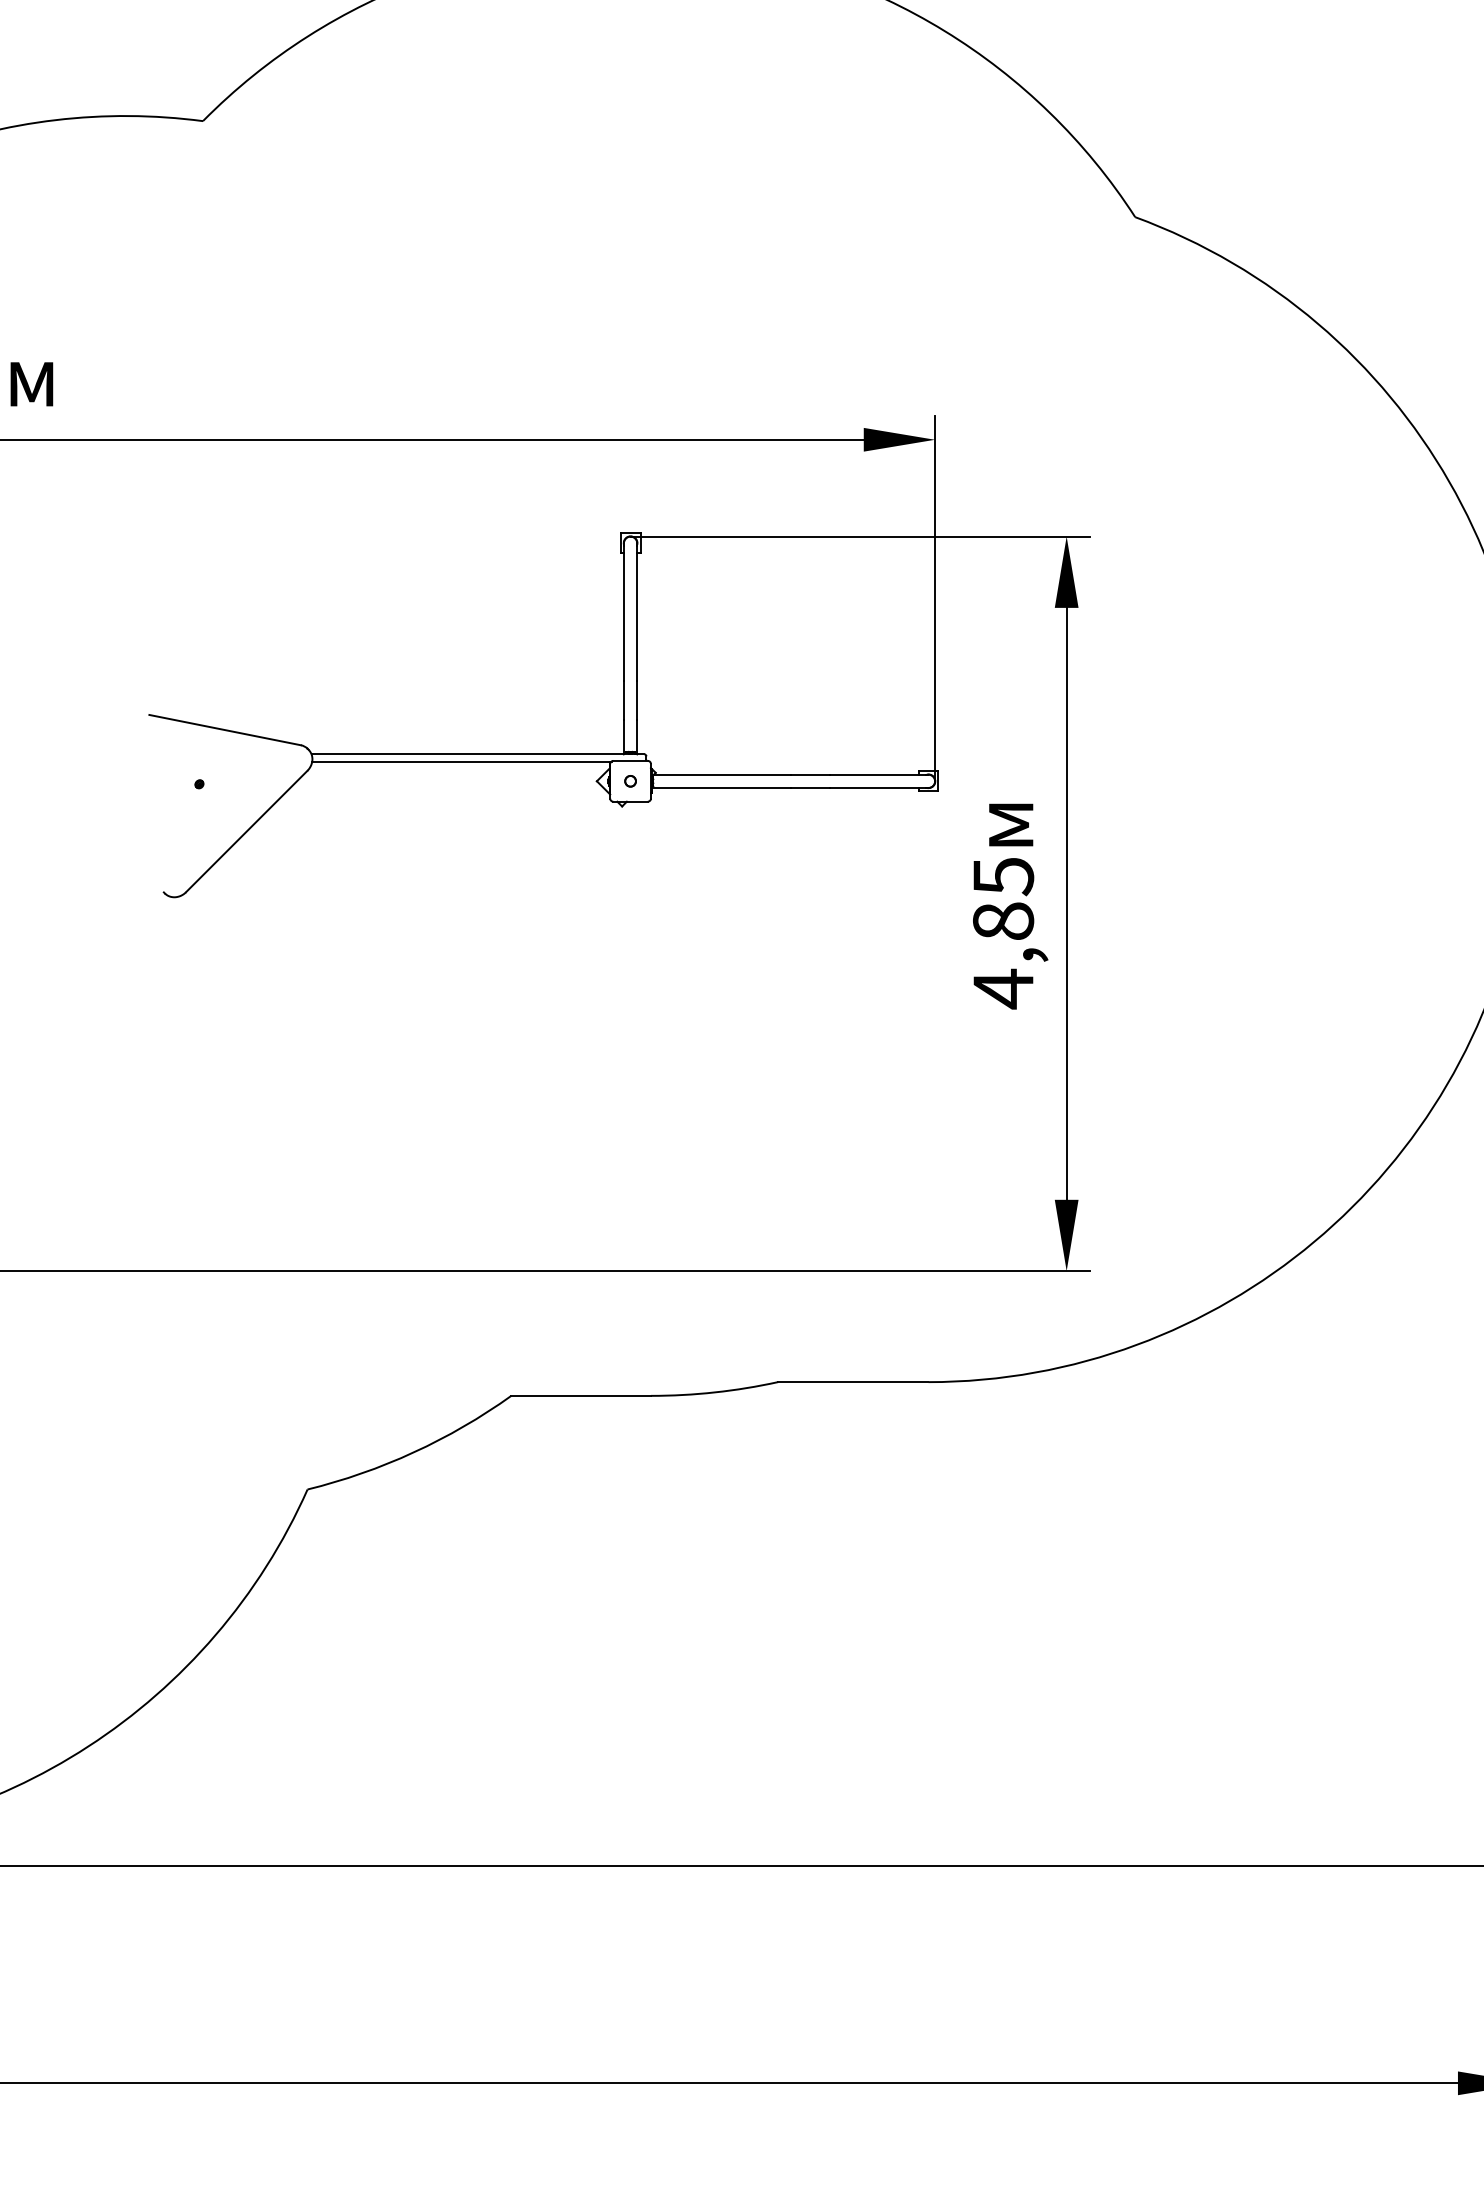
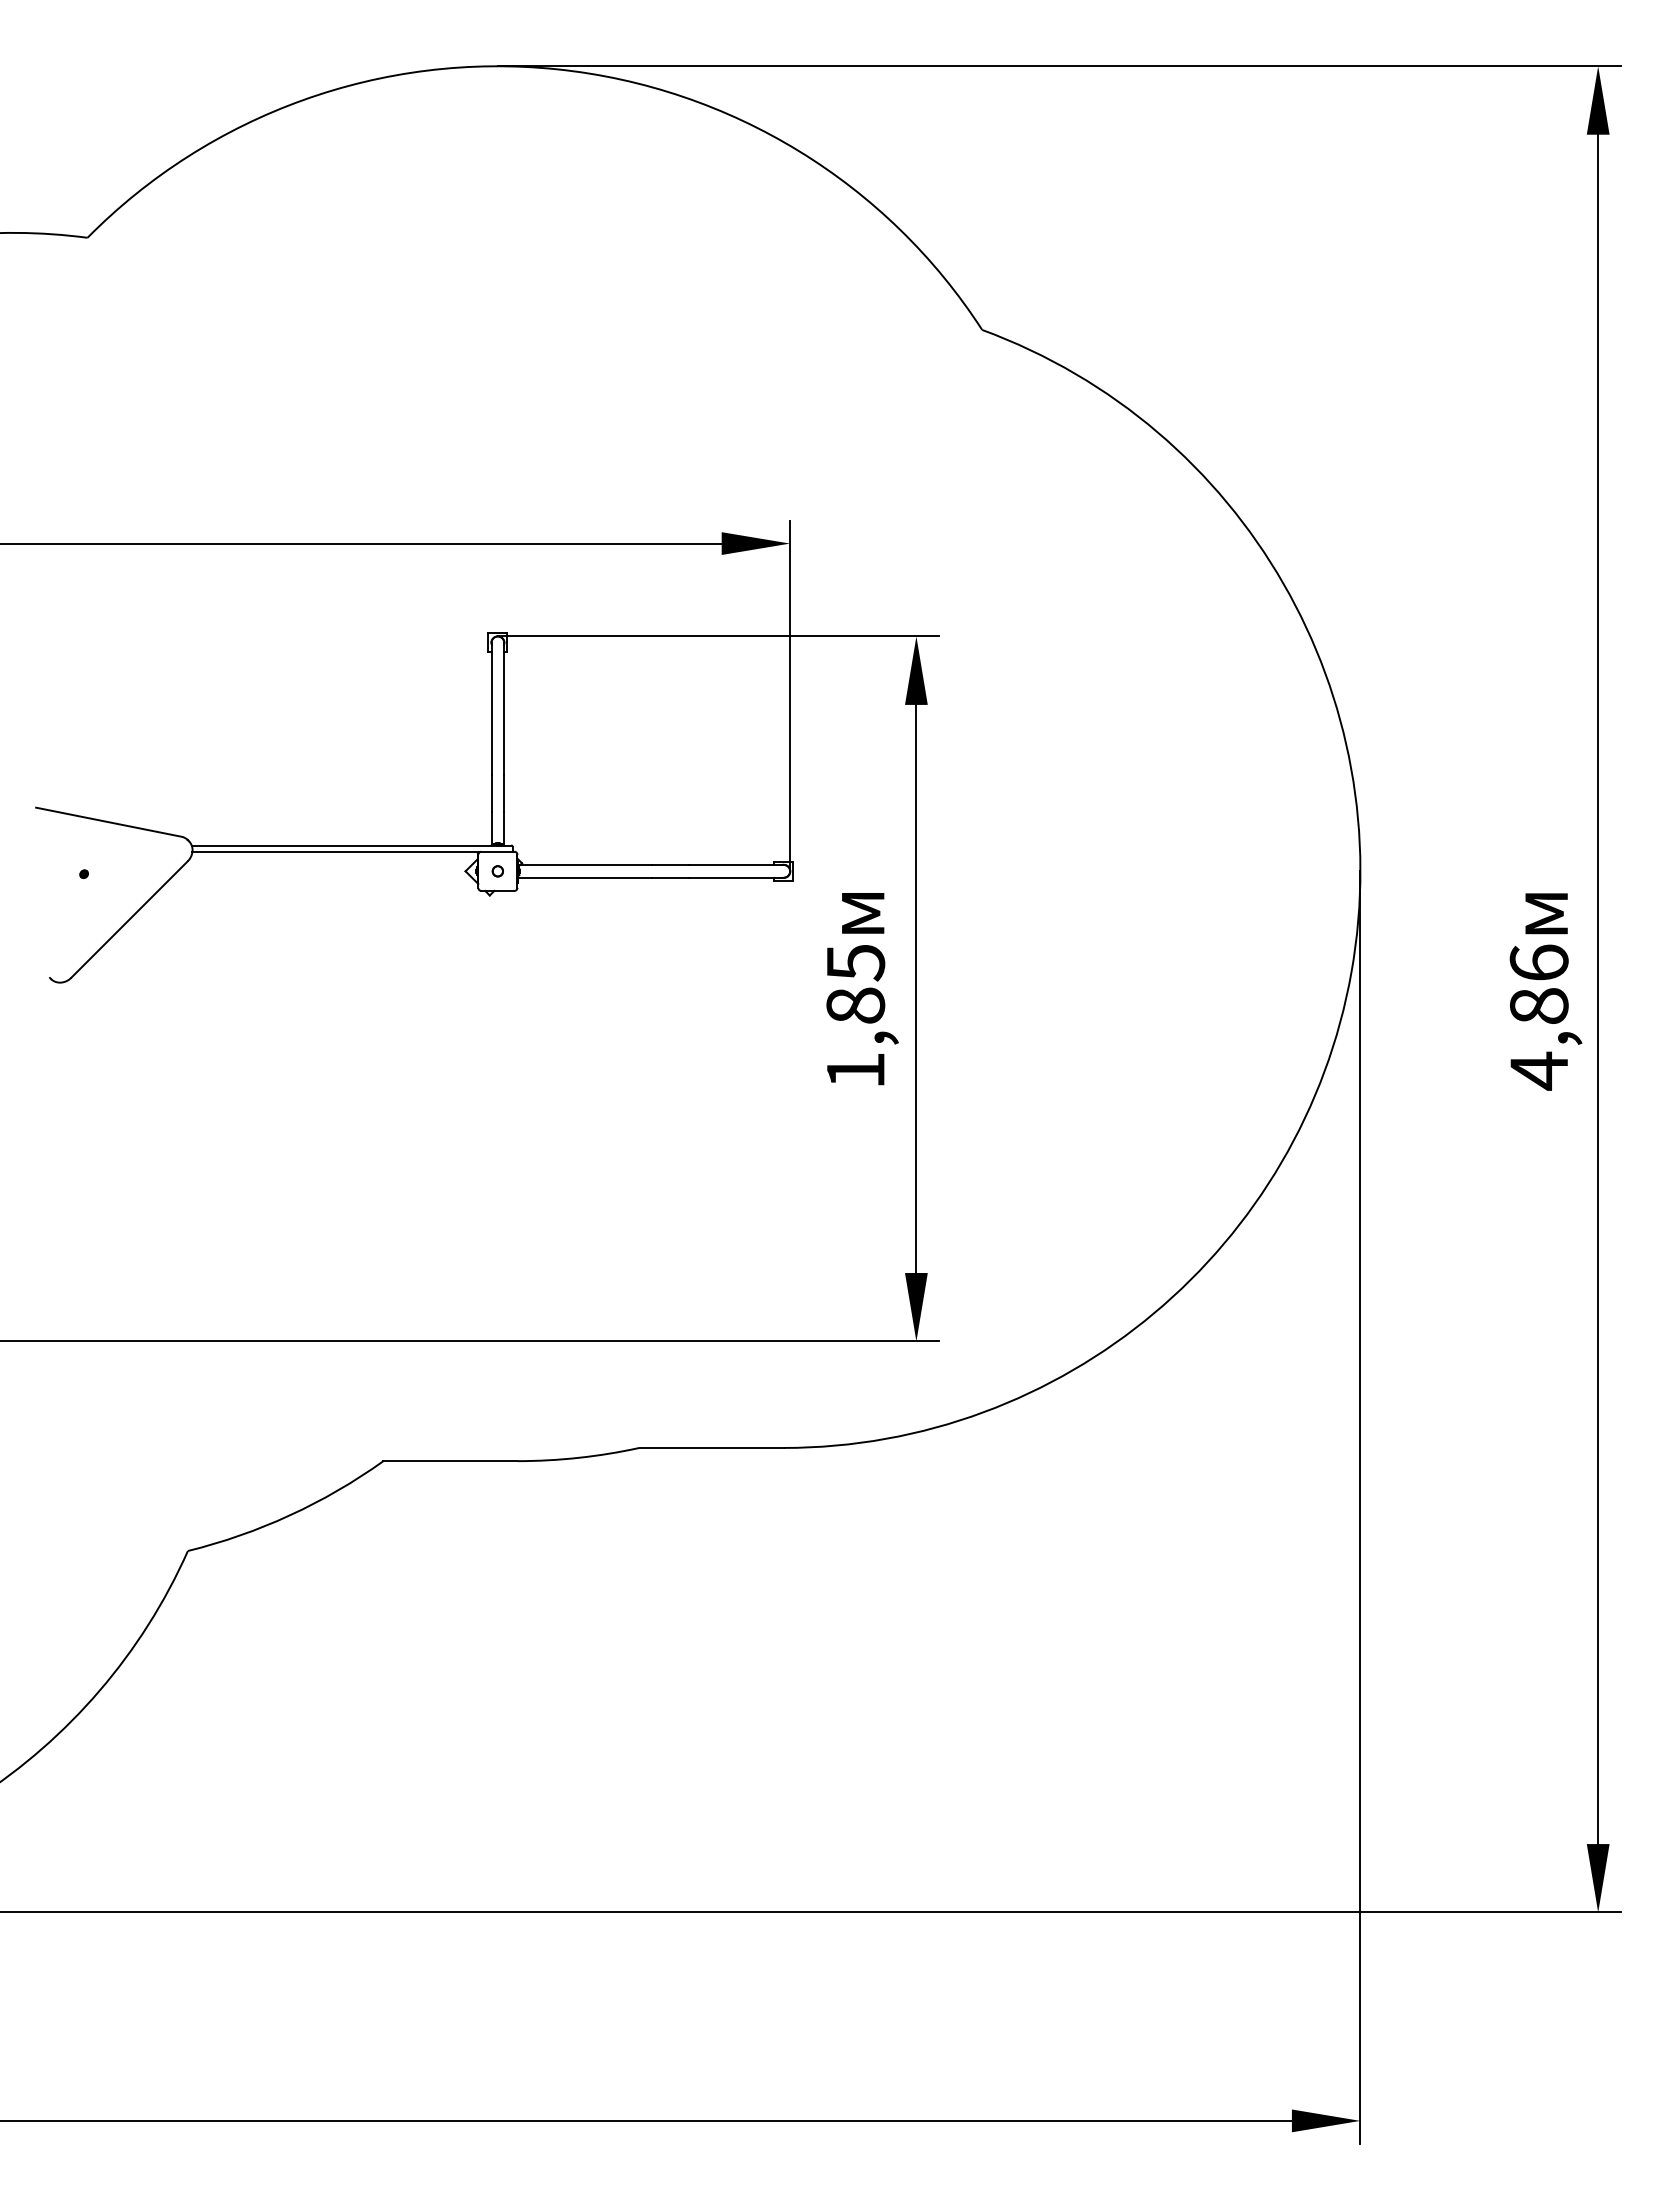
text: (1003, 988) -> (855, 1070), 4,85 -> 1,85

